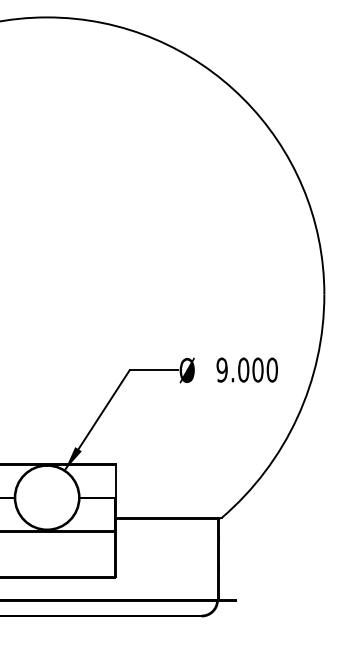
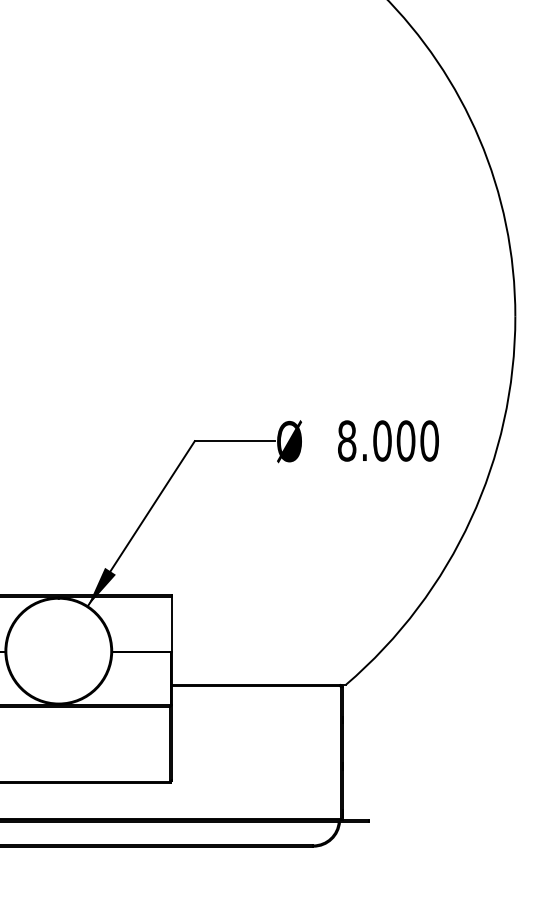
text: (221, 369) -> (345, 440), 9.000 -> 8.000

